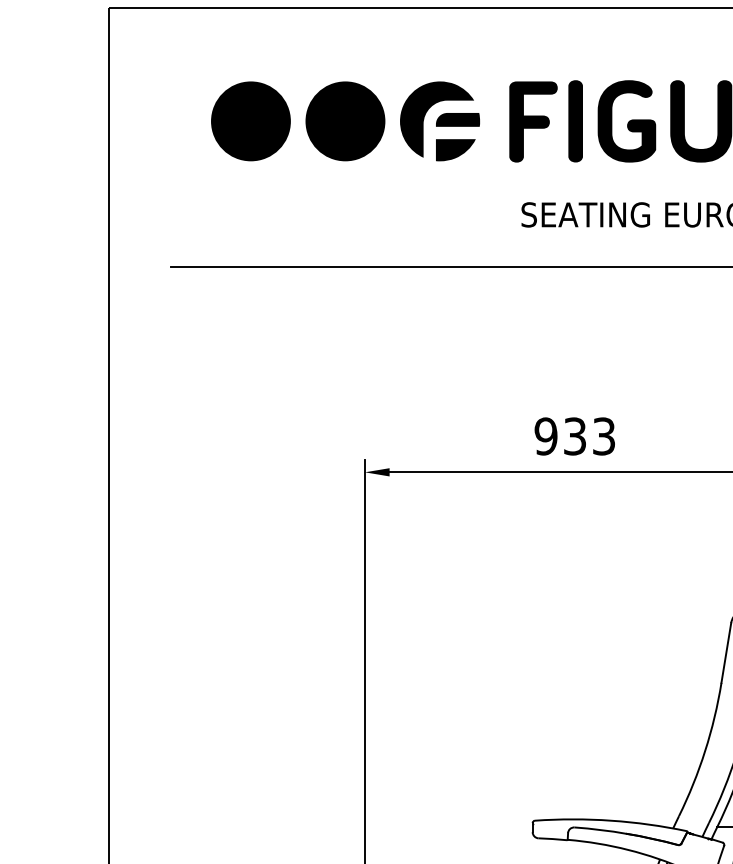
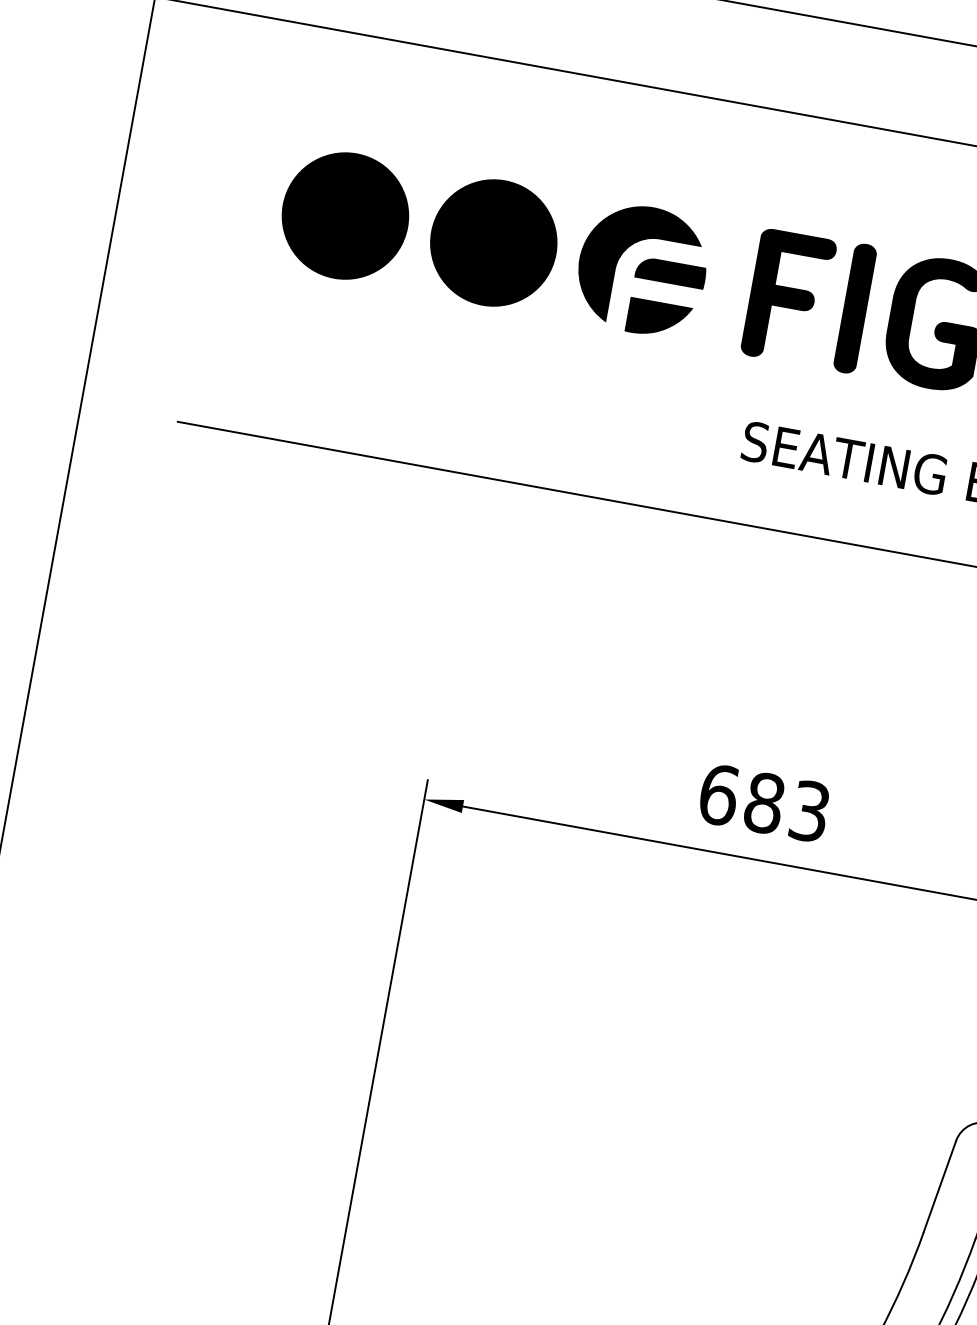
text: (560, 436) -> (741, 799), 933 -> 683

